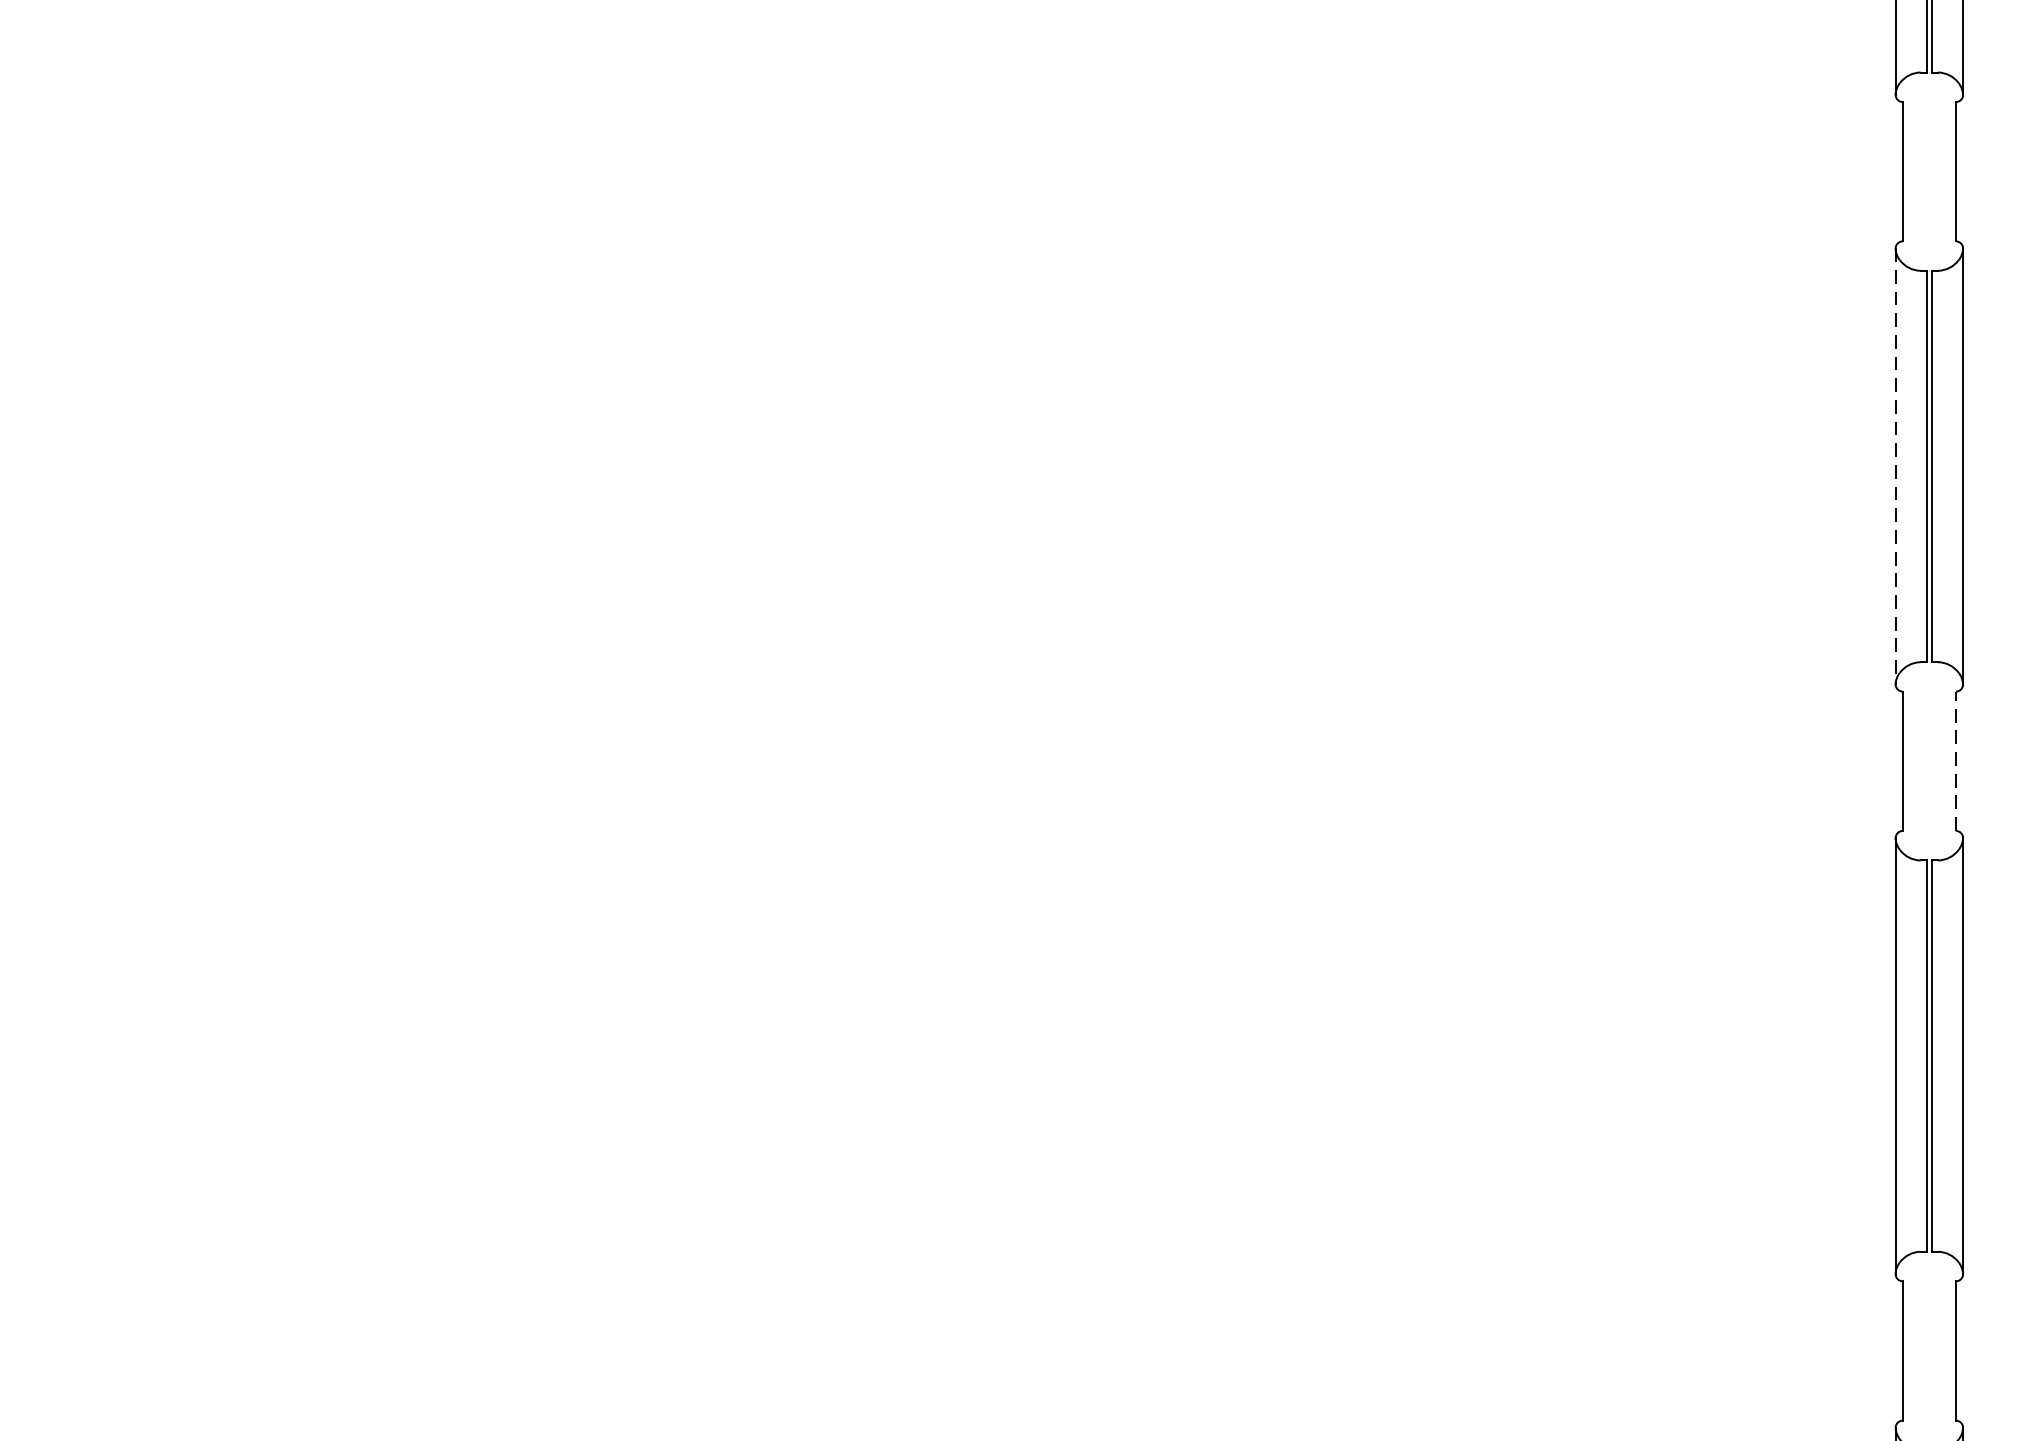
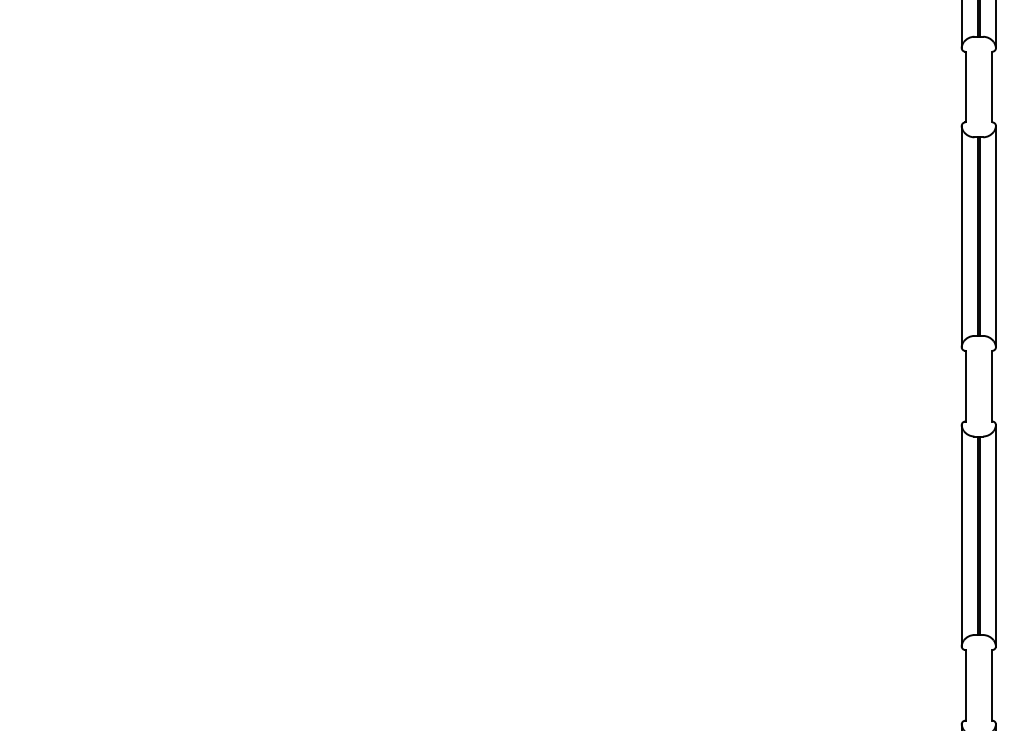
line: (1895, 466) -> (961, 236), dashed -> solid
line: (1956, 759) -> (992, 385), dashed -> solid

